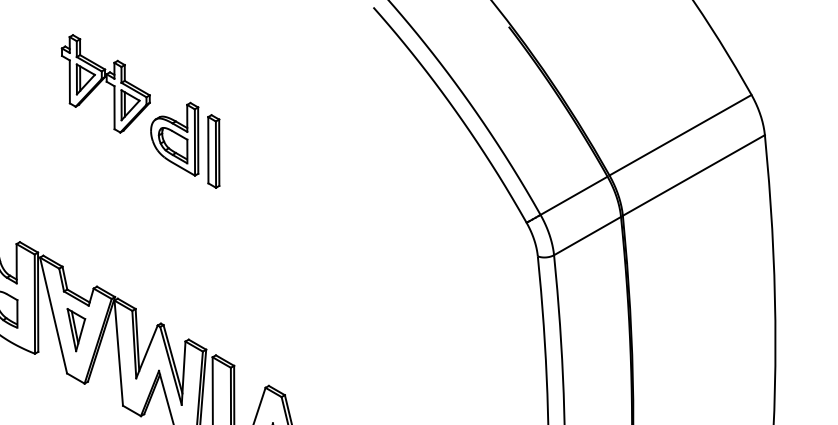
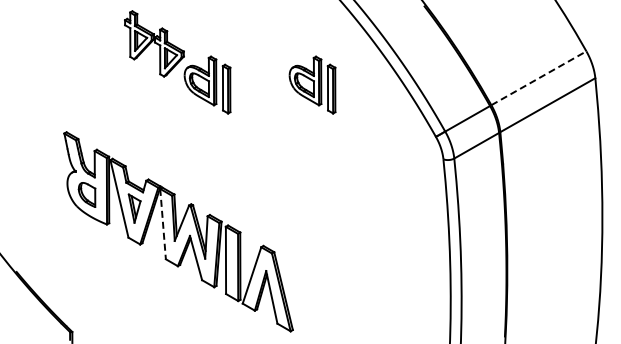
line: (679, 135) -> (538, 78), solid -> dashed
part: (342, 144) -> (312, 84), added
line: (119, 353) -> (163, 224), solid -> dashed

